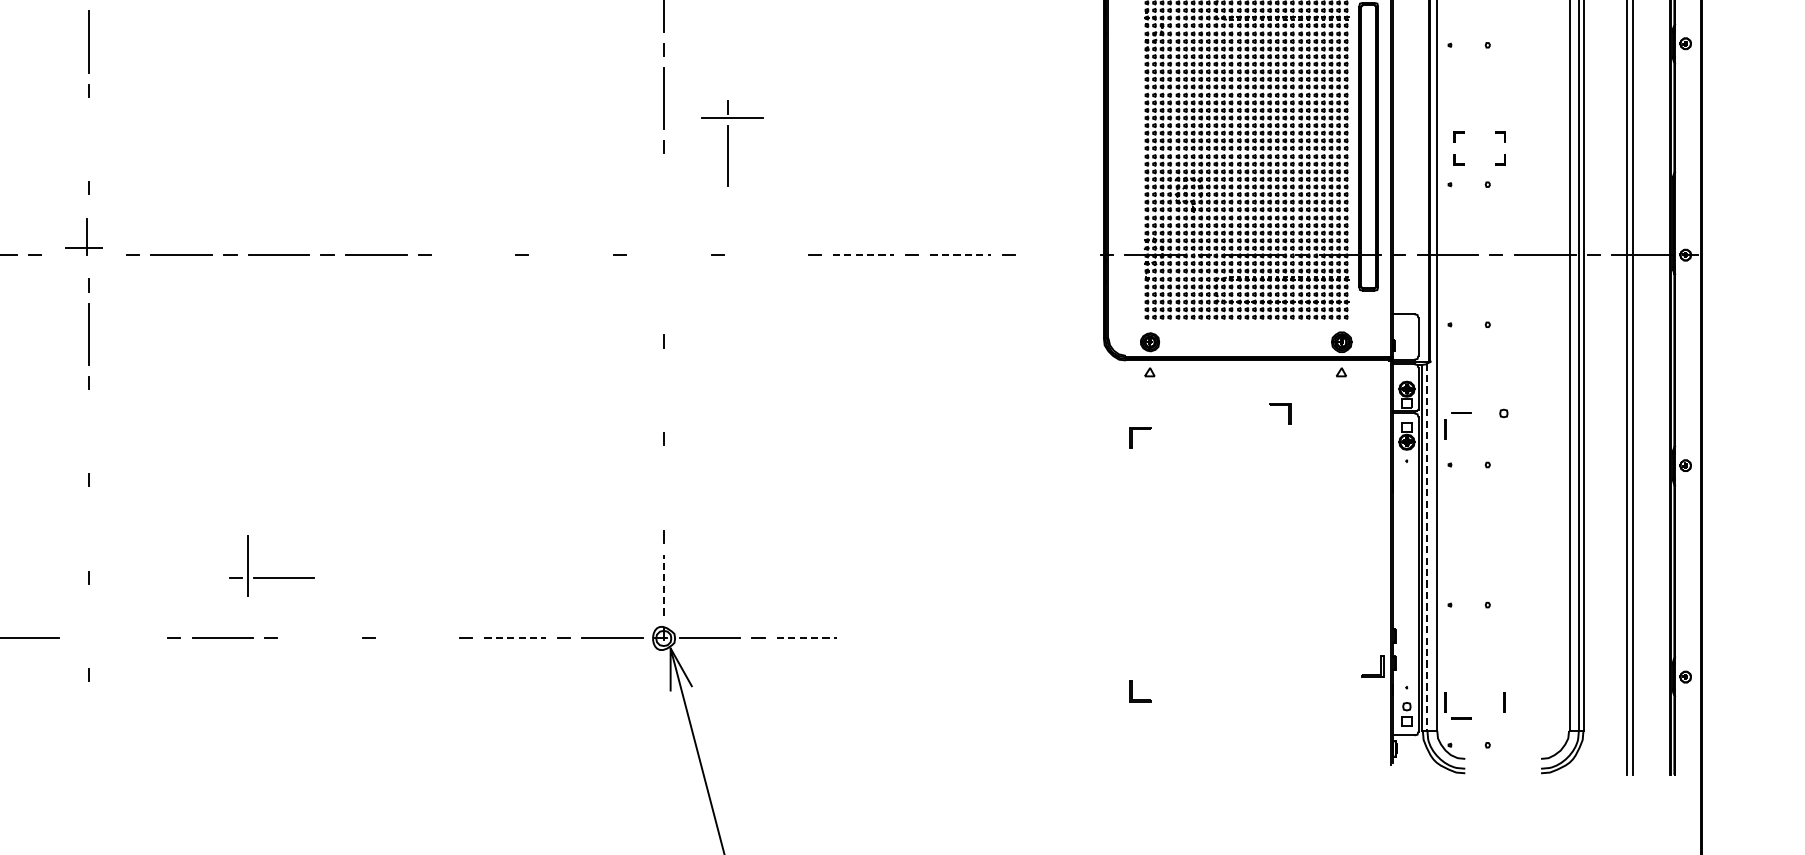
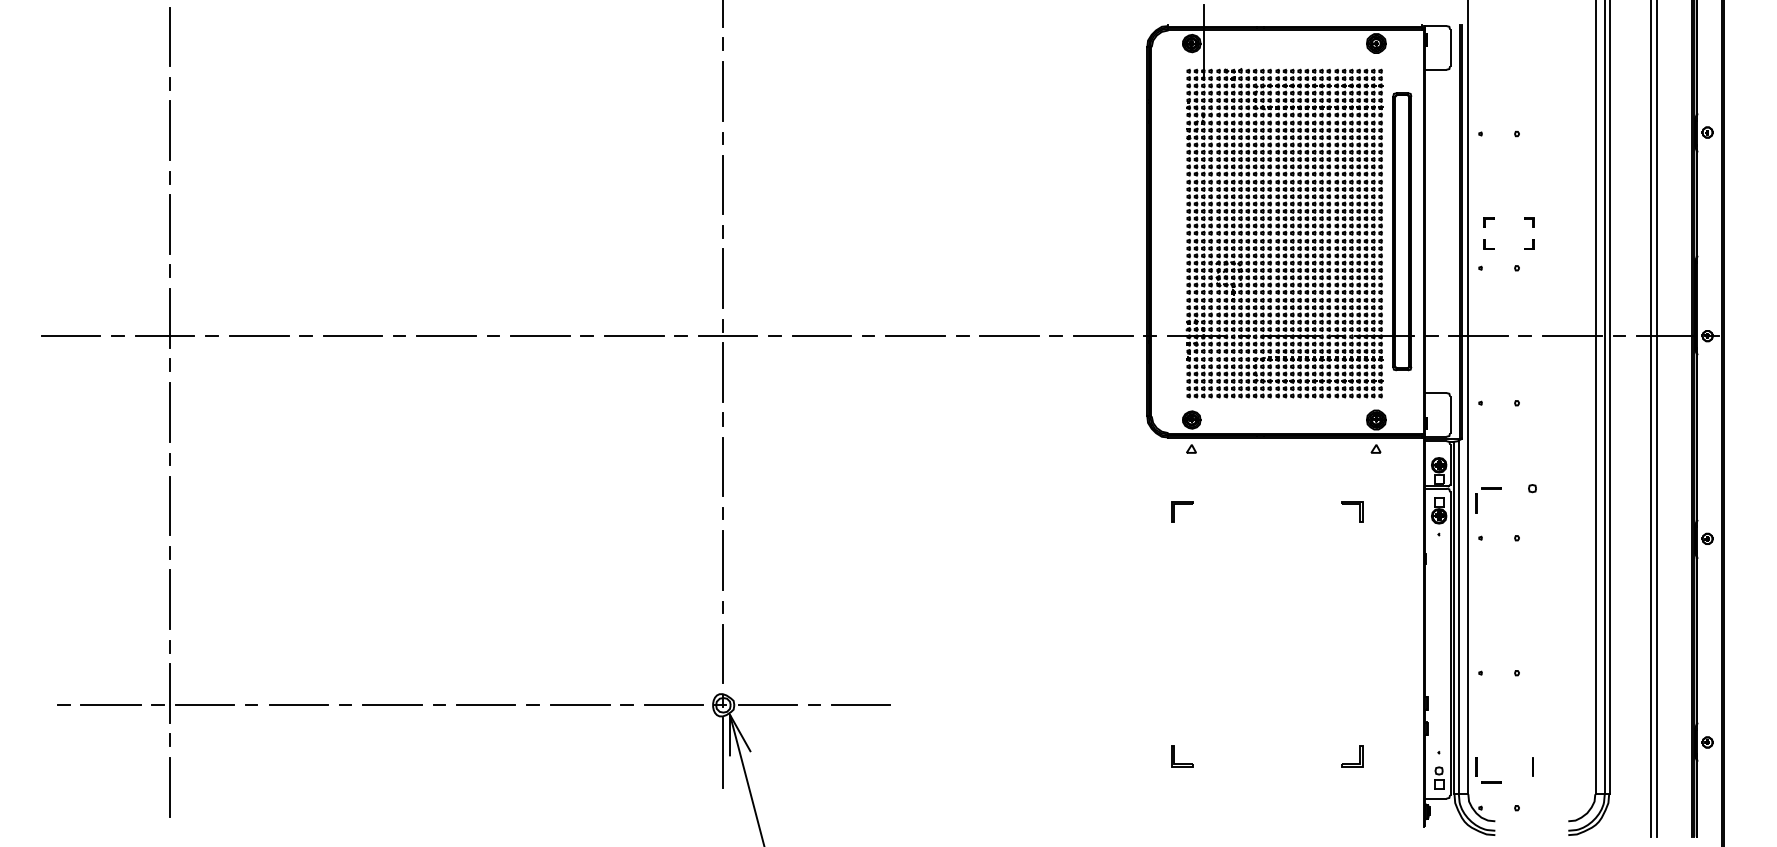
line: (88, 139) -> (169, 224), added
part: (732, 143) -> (727, 360), moved
line: (663, 195) -> (723, 278), added
part: (83, 236) -> (164, 318), size x1.67
line: (473, 254) -> (540, 335), added
line: (571, 255) -> (634, 336), added
line: (765, 255) -> (821, 336), added
line: (863, 255) -> (915, 336), dashed -> solid
line: (960, 255) -> (1009, 336), dashed -> solid
line: (1057, 255) -> (1102, 336), added
line: (663, 390) -> (723, 466), added
part: (1280, 406) -> (1352, 504), moved
line: (88, 431) -> (169, 505), added
line: (663, 488) -> (723, 560), added
line: (88, 528) -> (169, 599), added
line: (1427, 547) -> (1458, 617), dashed -> solid
part: (271, 577) -> (192, 704), moved
line: (663, 584) -> (723, 653), dashed -> solid
line: (320, 637) -> (392, 704), added
line: (417, 638) -> (486, 705), added
line: (515, 638) -> (580, 705), dashed -> solid
line: (806, 638) -> (860, 705), dashed -> solid
part: (1380, 666) -> (1359, 756), moved
line: (663, 688) -> (723, 753), added
line: (88, 722) -> (169, 786), added

